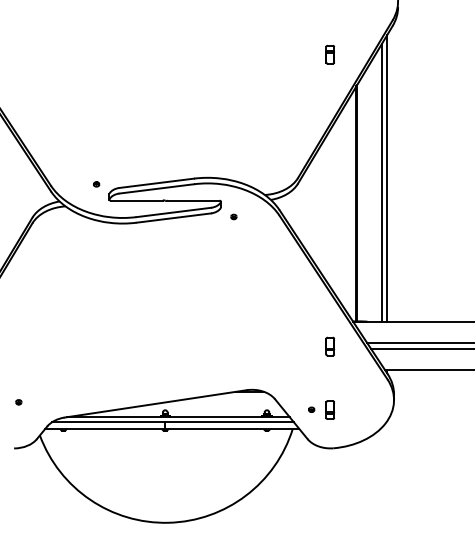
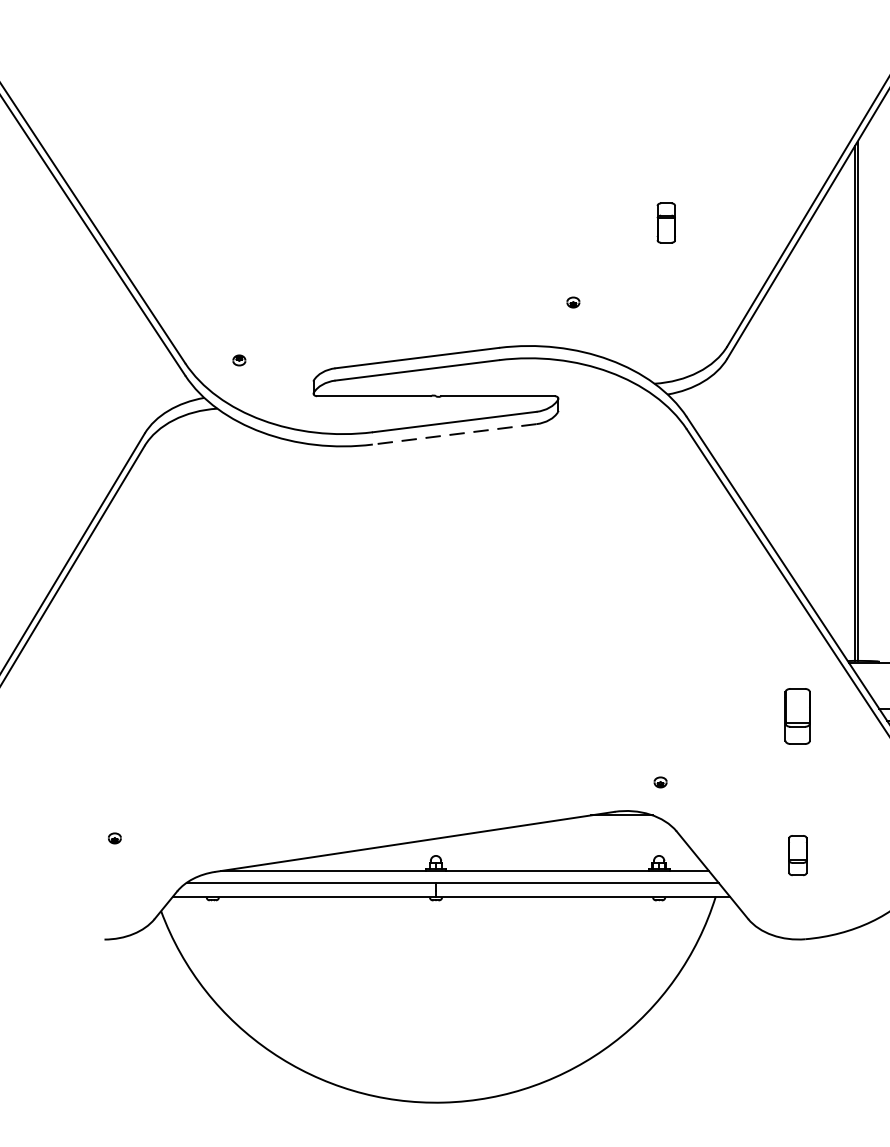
part: (329, 54) -> (664, 222), moved
part: (96, 184) -> (239, 360), moved
part: (233, 216) -> (572, 301), moved
line: (173, 218) -> (454, 435), solid -> dashed
part: (330, 346) -> (798, 715), size x1.4
part: (311, 409) -> (660, 781), moved

